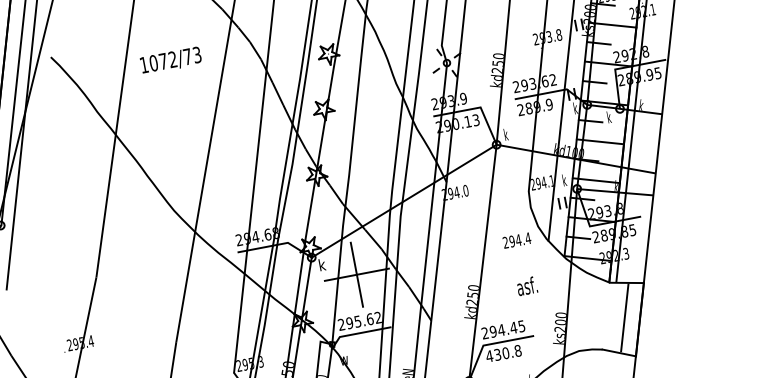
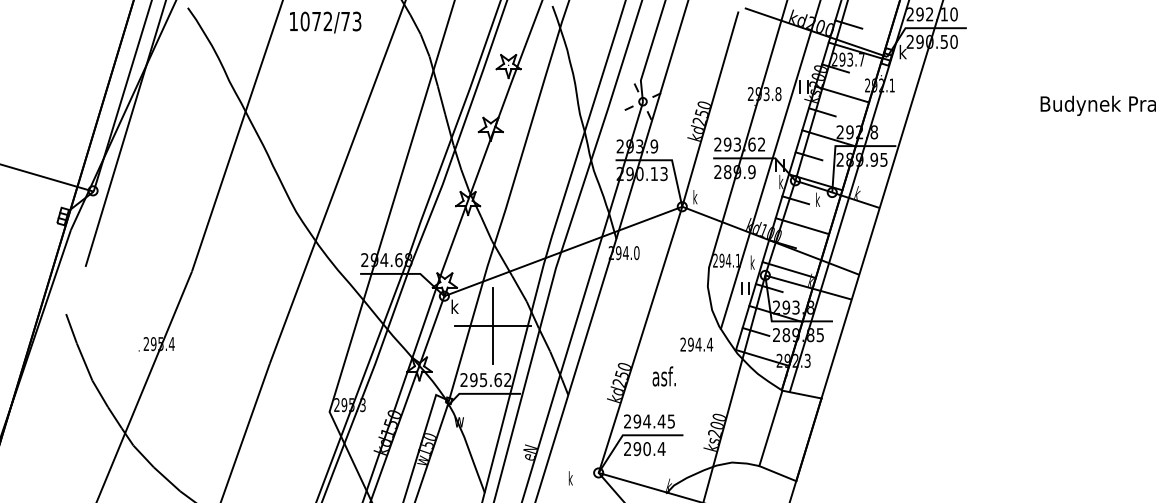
text: (170, 60) -> (325, 22), moved
text: (516, 240) -> (696, 344), moved
text: (526, 286) -> (663, 376), moved
line: (624, 318) -> (770, 428), moved
text: (503, 354) -> (644, 449), 430.8 -> 290.4

